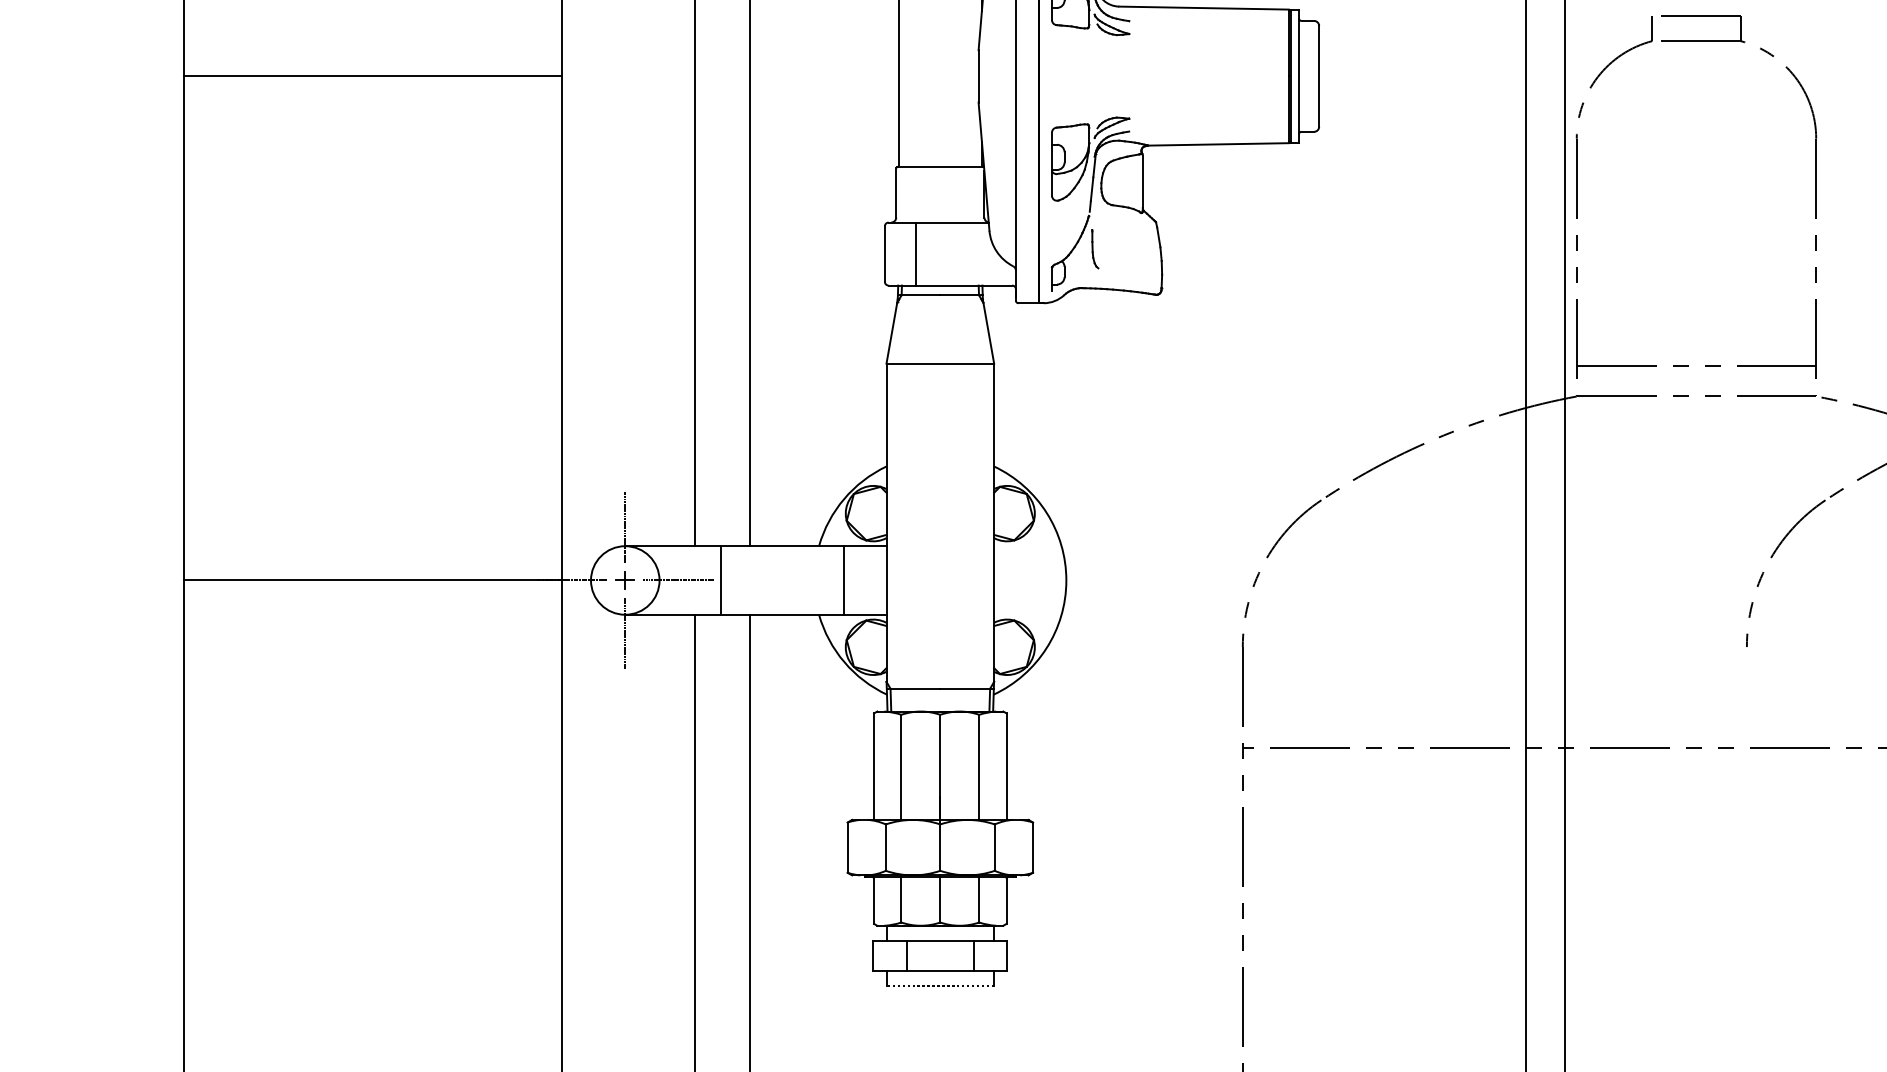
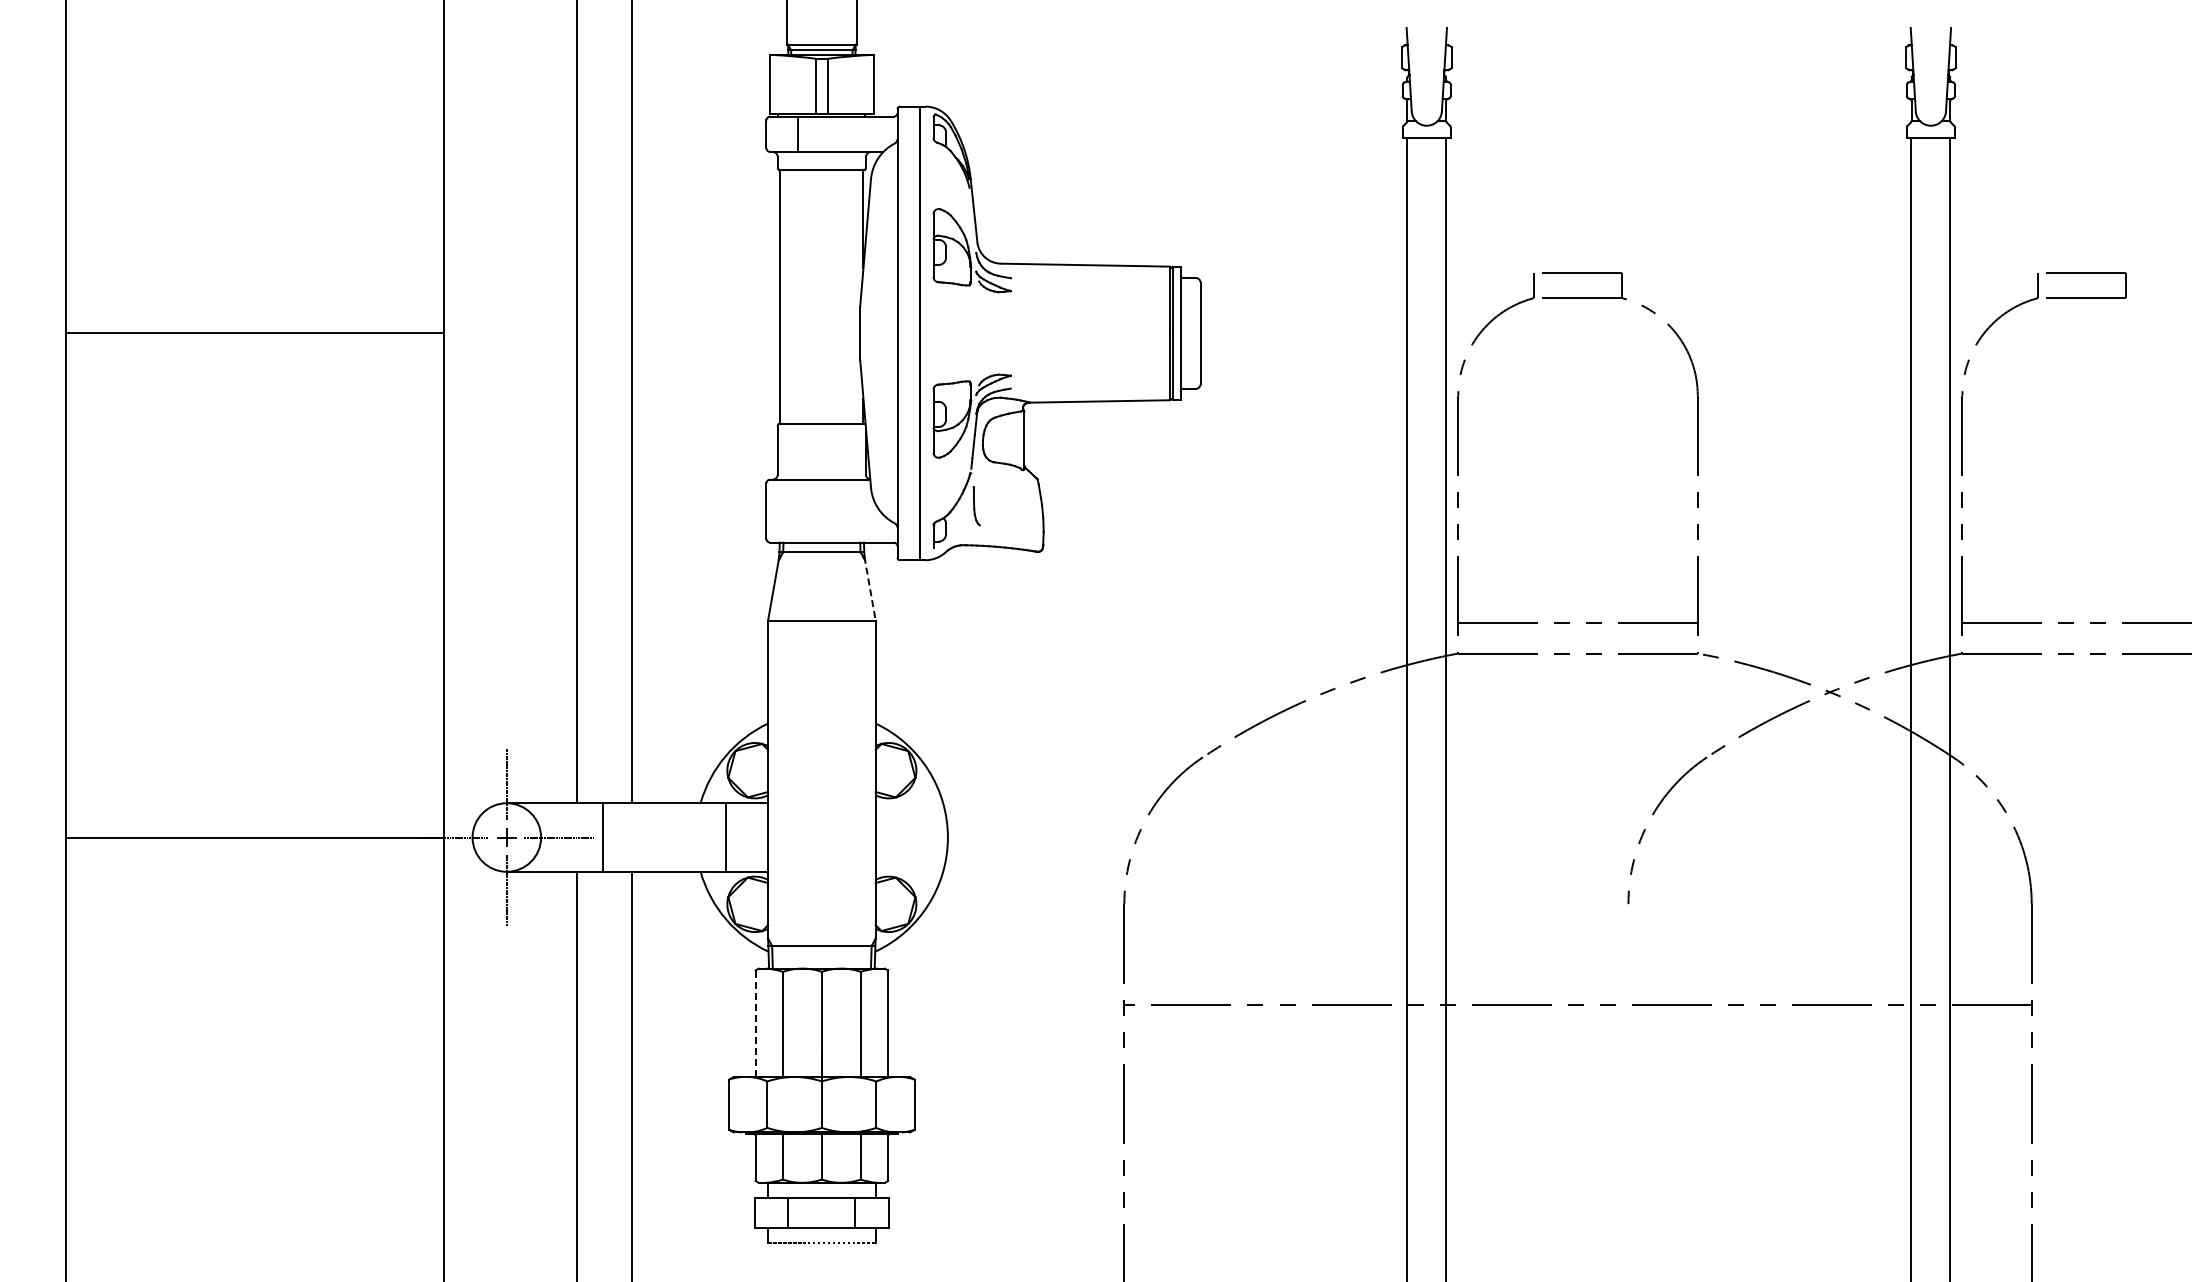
line: (915, 253) -> (797, 510), removed
line: (988, 332) -> (870, 589), solid -> dashed
line: (873, 766) -> (755, 1023), solid -> dashed

